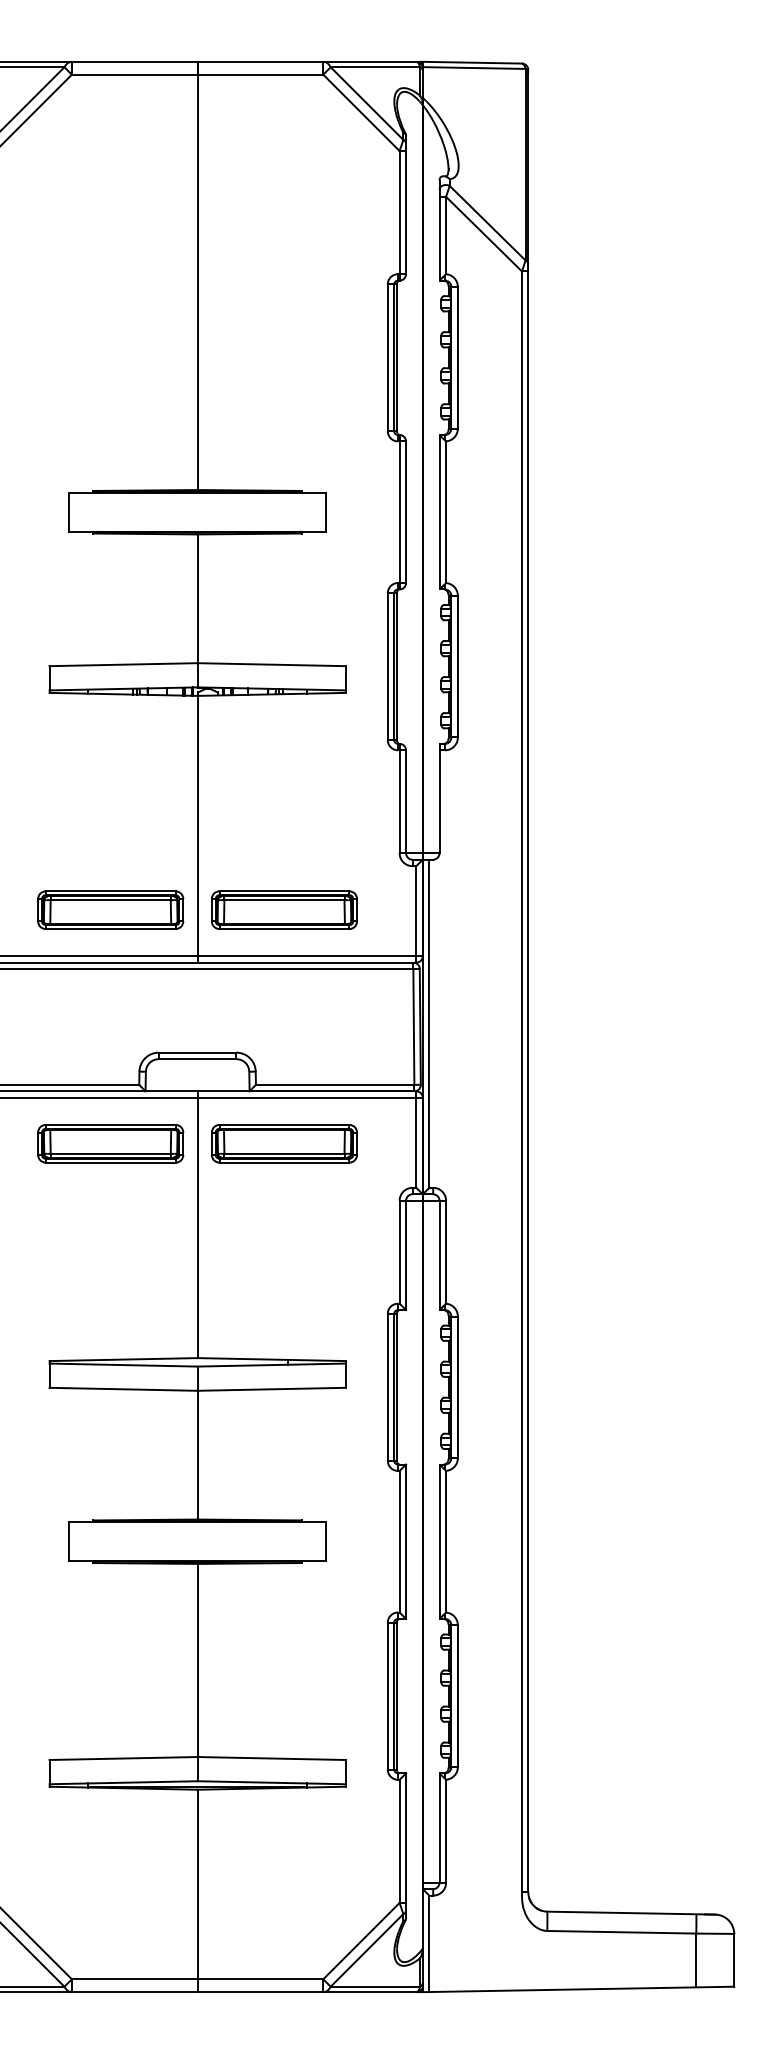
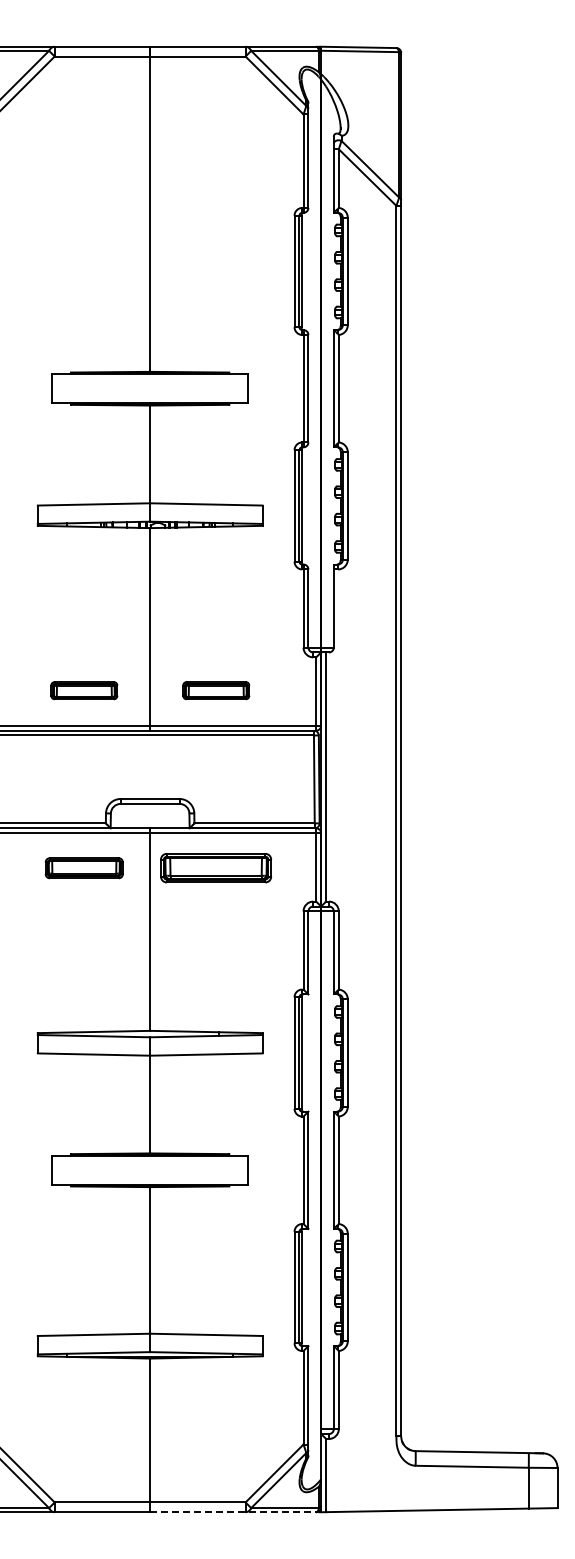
part: (111, 909) -> (84, 690), size x0.6
part: (284, 909) -> (216, 690), size x0.6
part: (111, 1144) -> (84, 868), size x0.7
line: (307, 1992) -> (233, 1512), solid -> dashed

